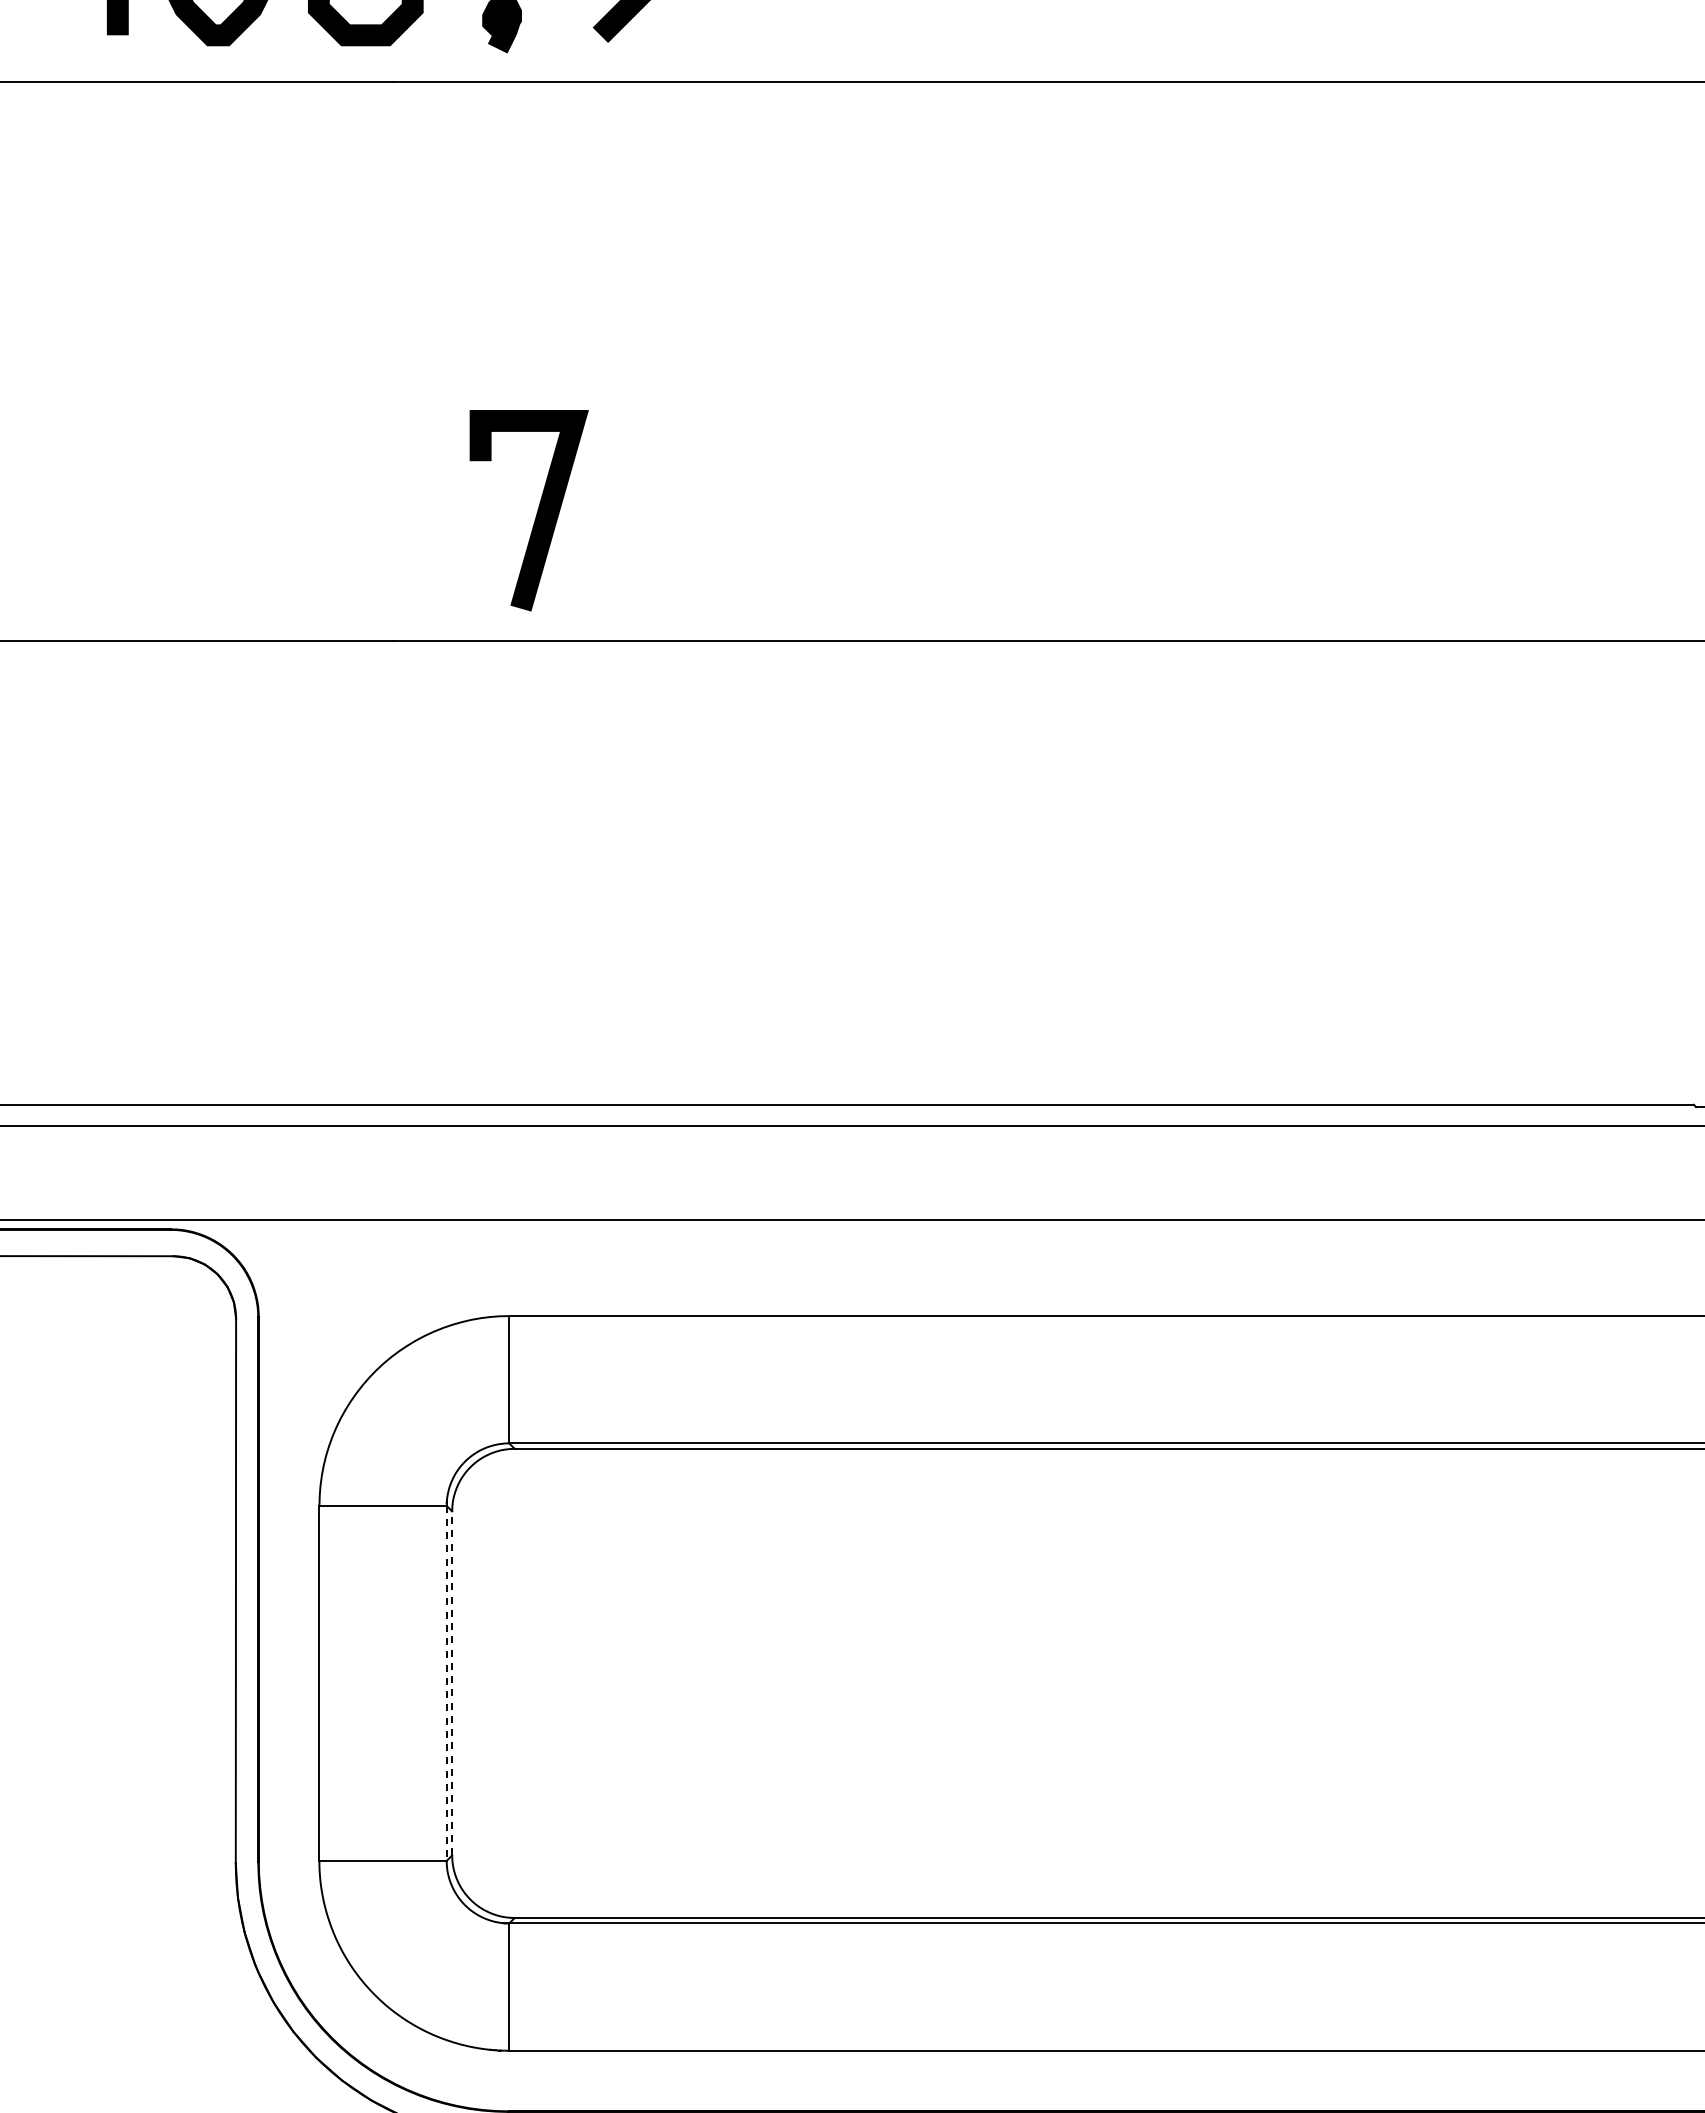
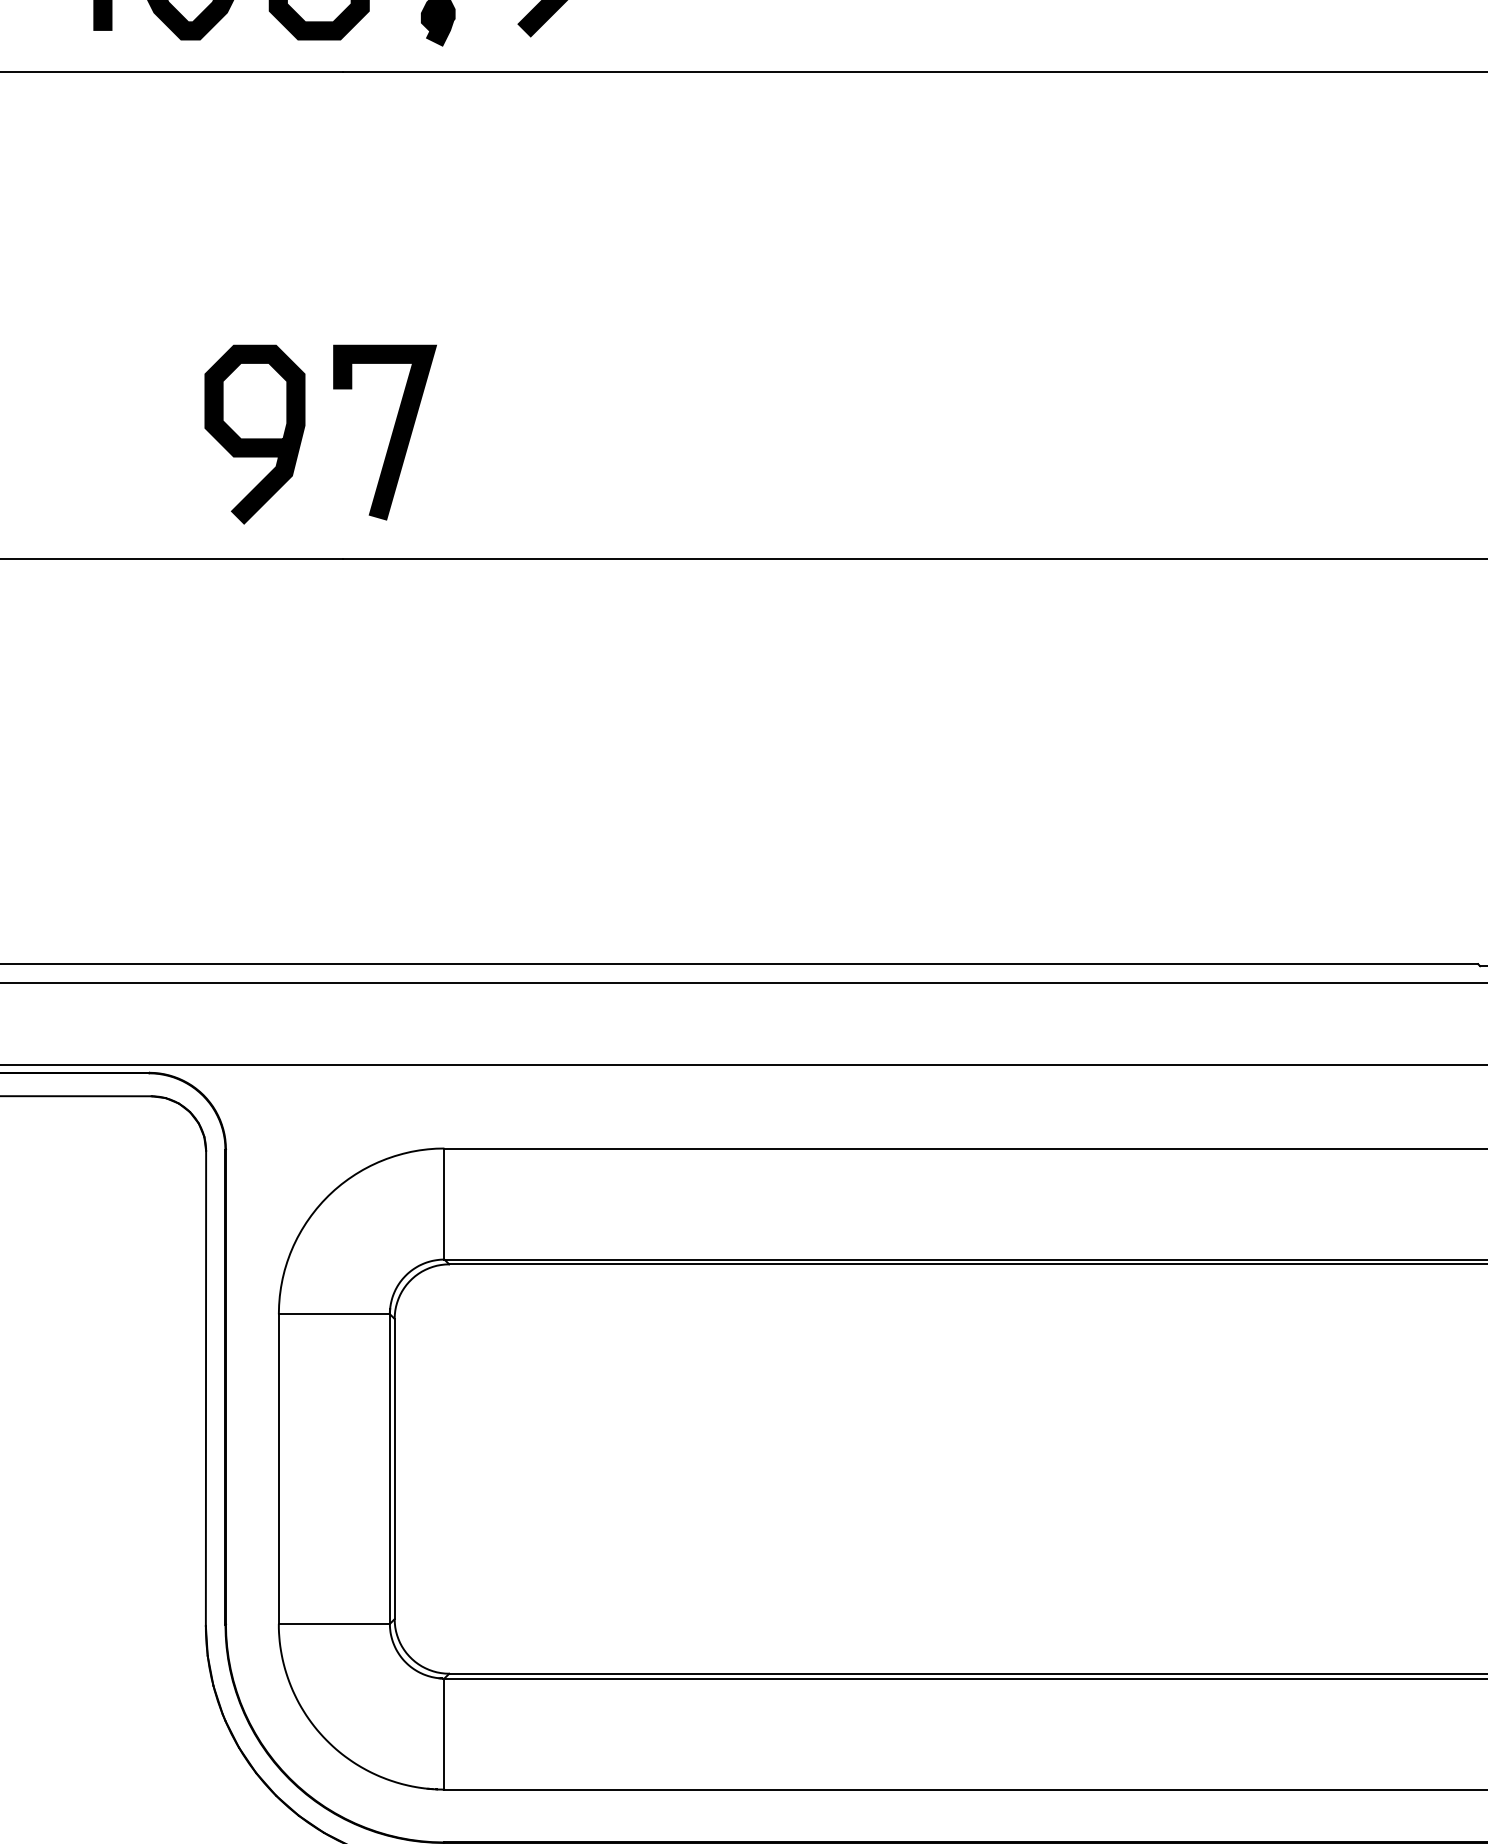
curve: (291, 502) -> (254, 438), added
line: (536, 513) -> (391, 435), moved
line: (452, 1682) -> (394, 1468), dashed -> solid
line: (446, 1683) -> (389, 1469), dashed -> solid

